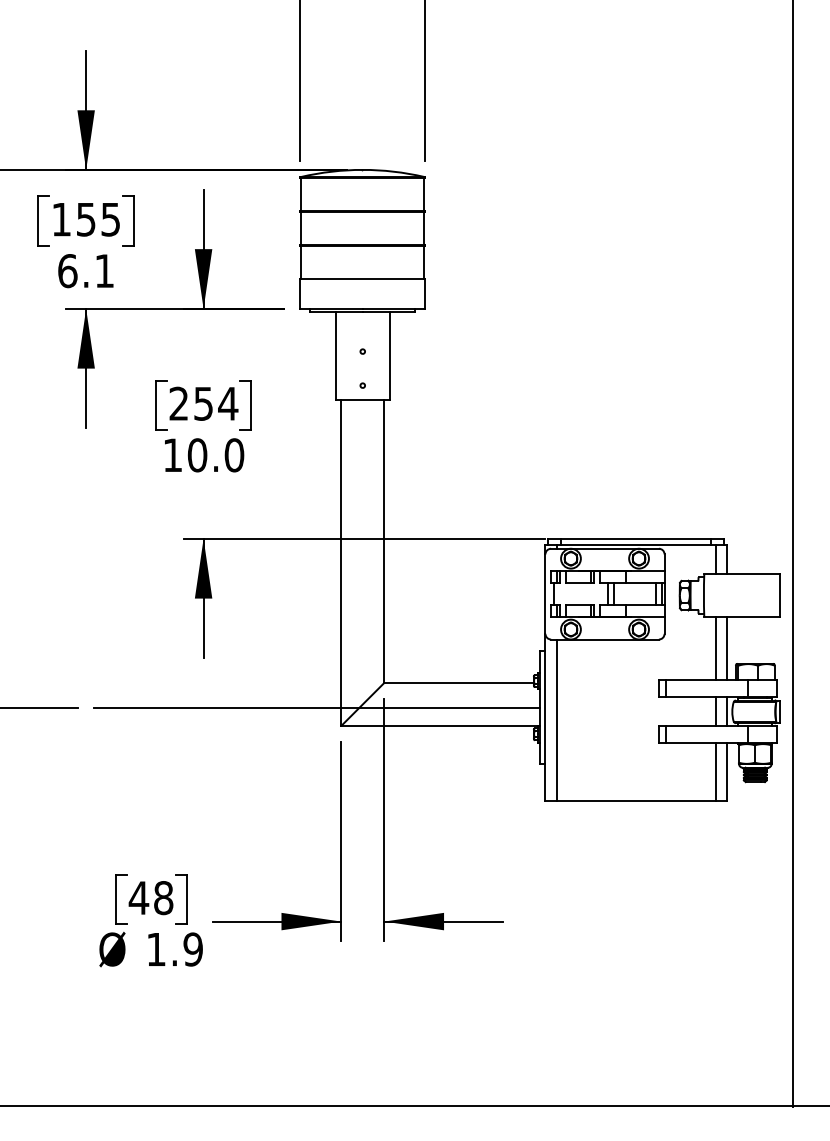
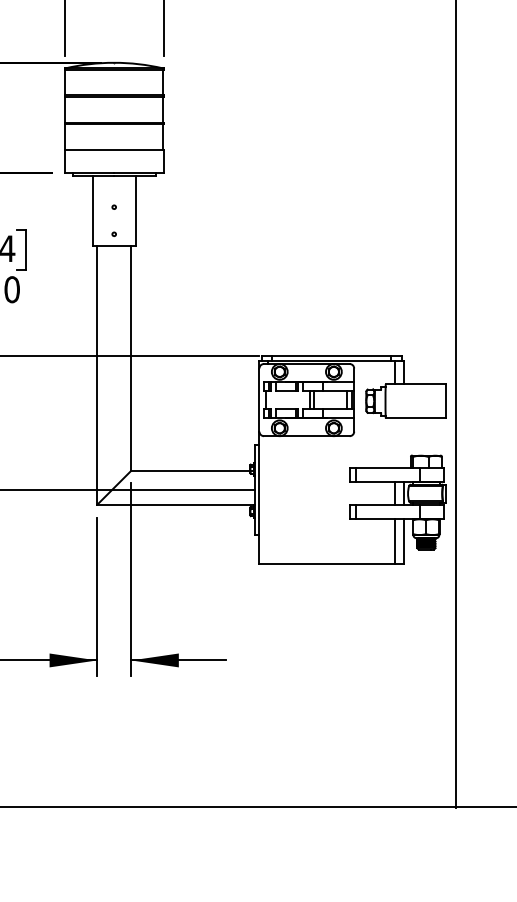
line: (715, 648) -> (394, 443), removed
line: (726, 648) -> (403, 443), removed
line: (556, 719) -> (268, 499), removed

